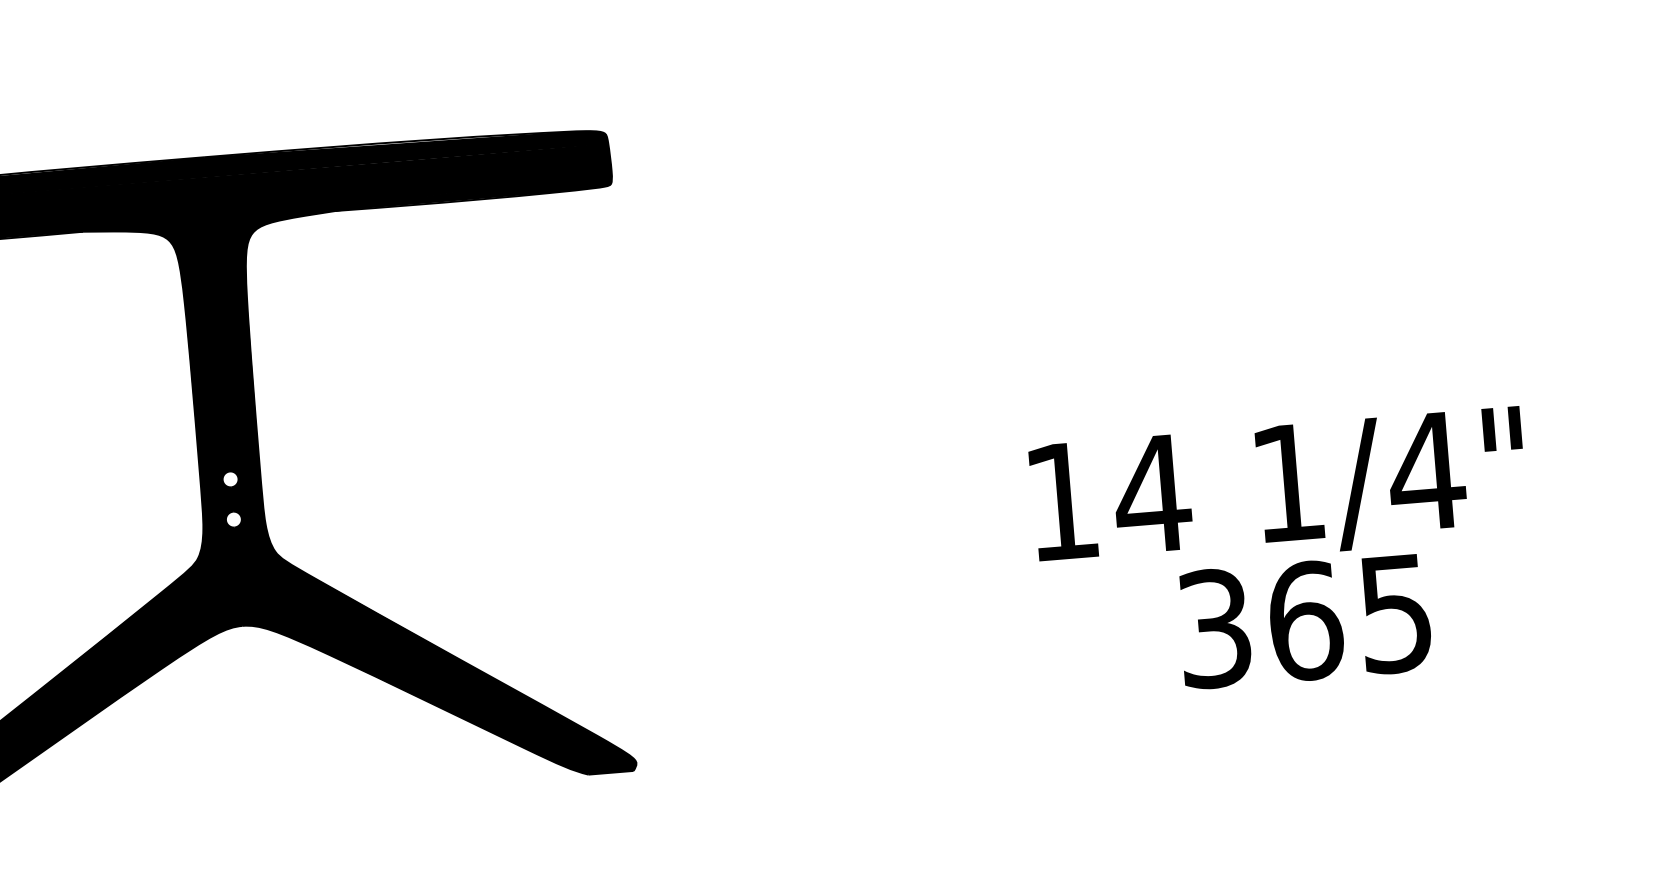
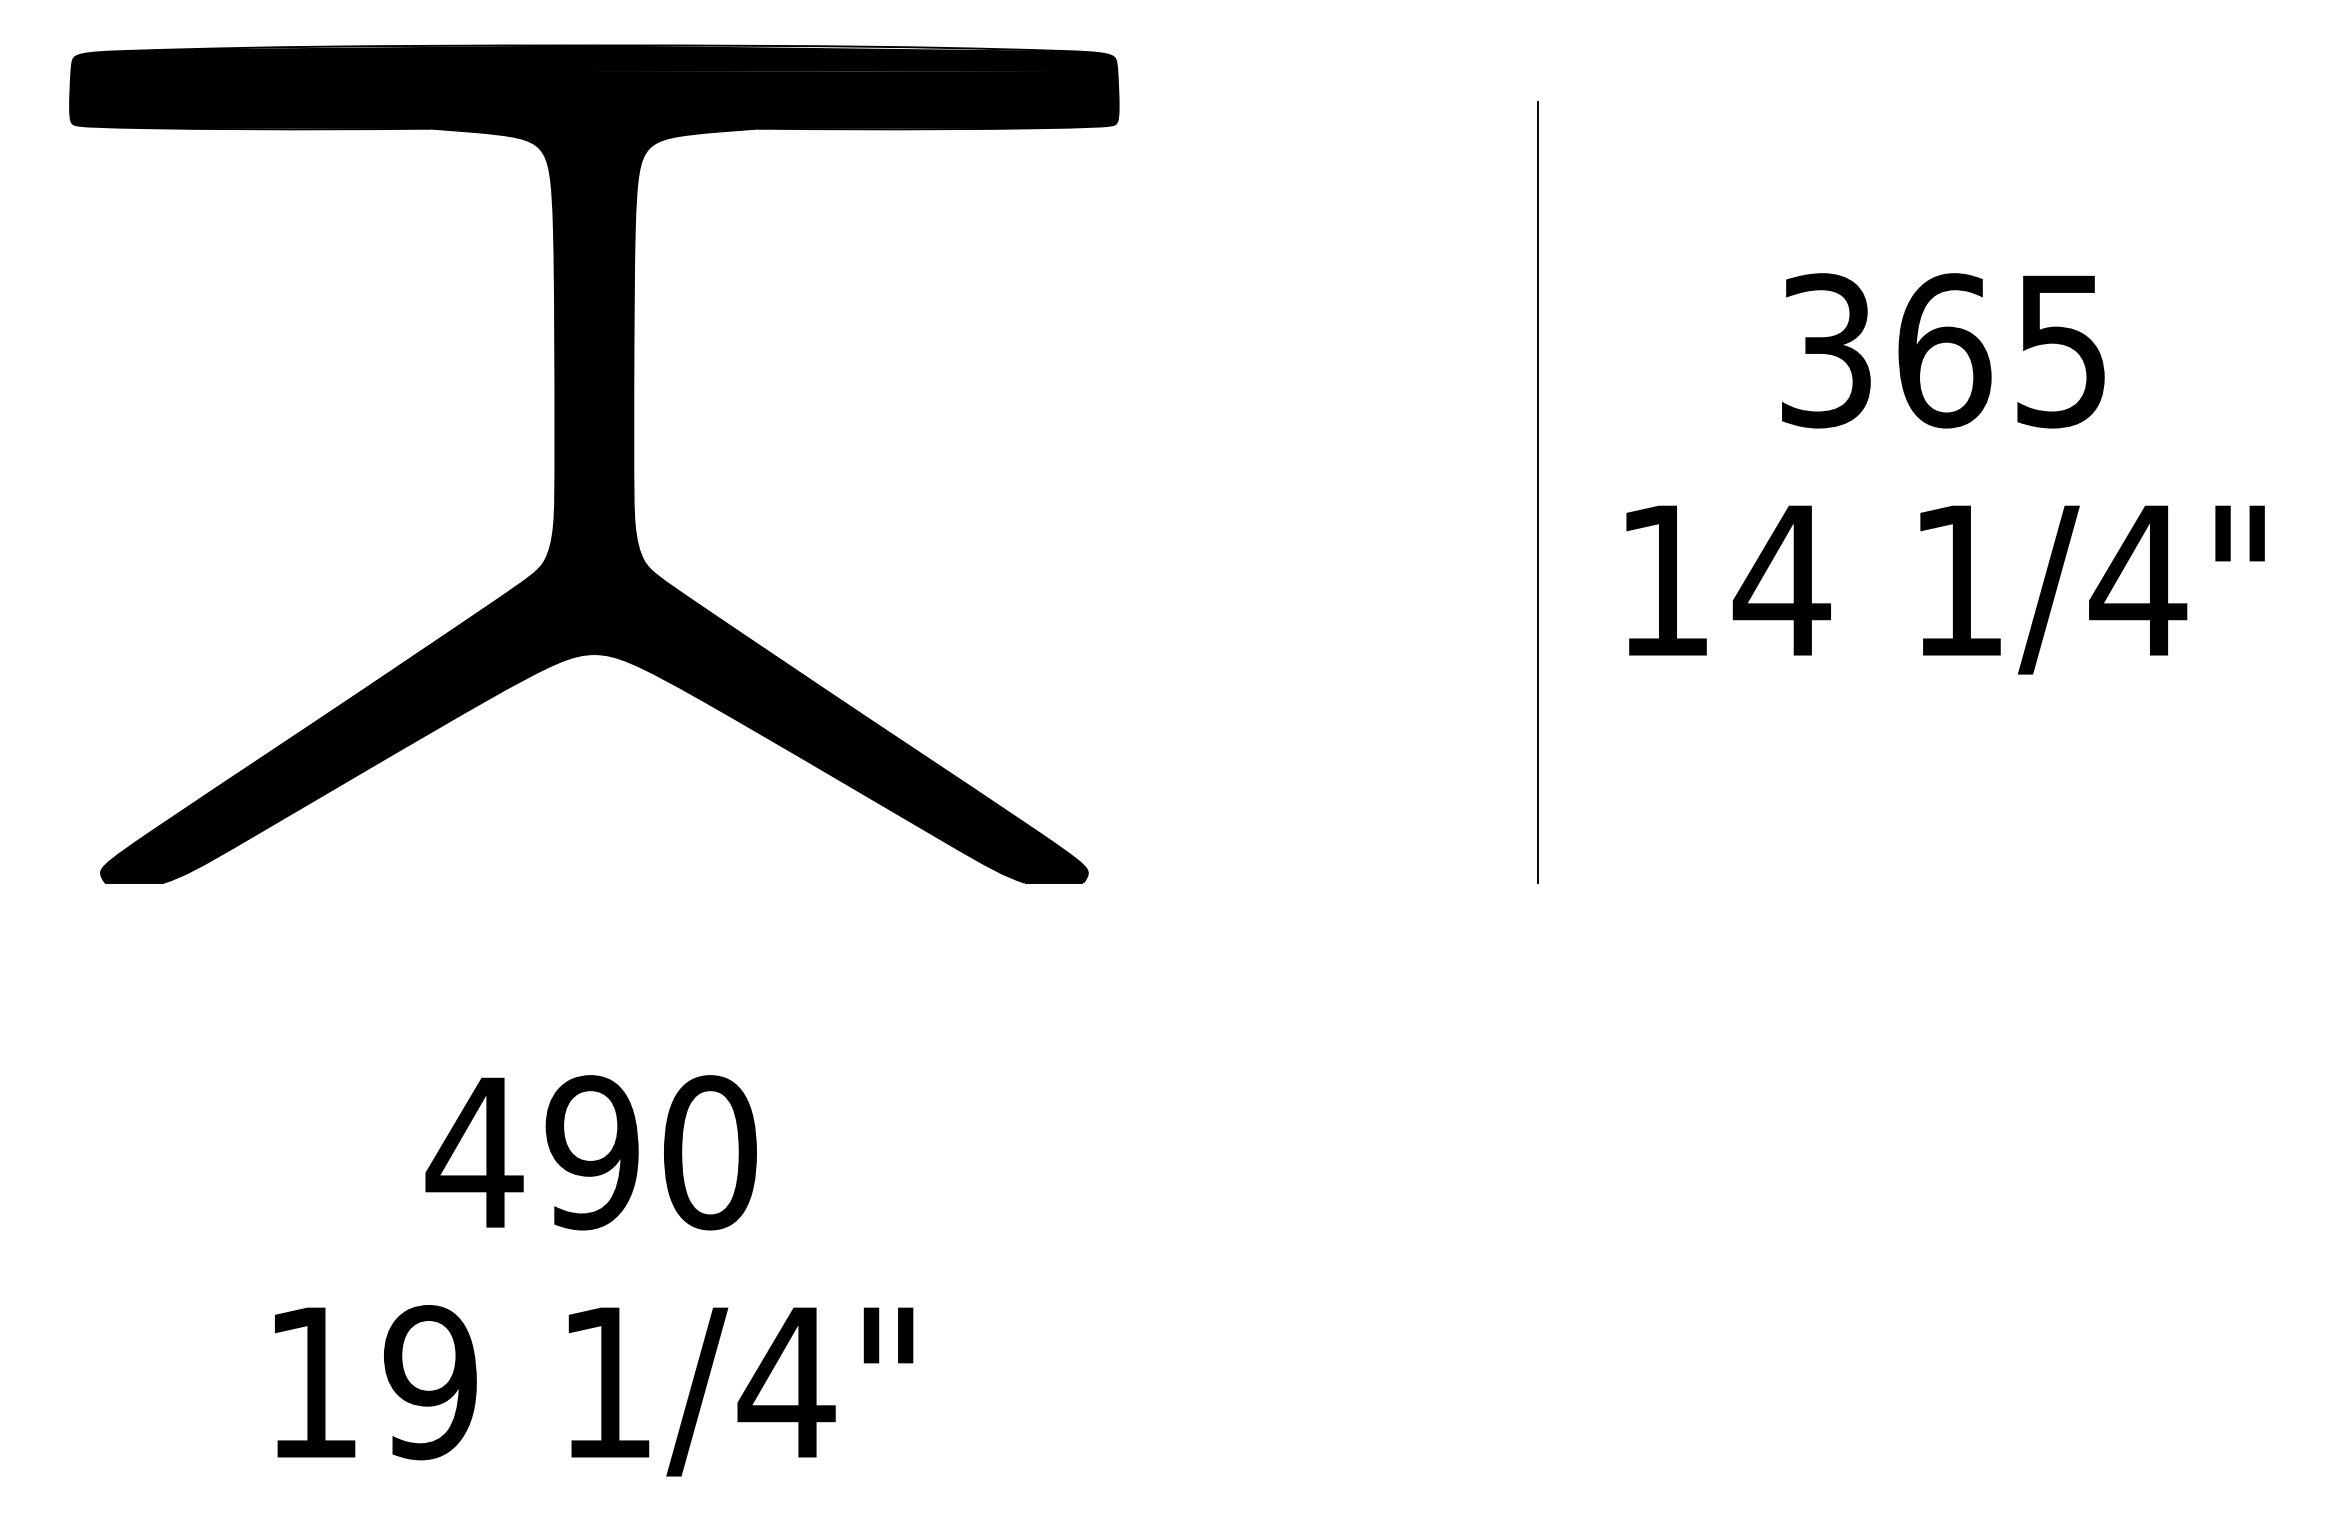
line: (958, 440) -> (1537, 491), added
fill: (230, 479) -> (594, 463), added
fill: (233, 519) -> (594, 515), added
text: (1305, 620) -> (1943, 350), moved

